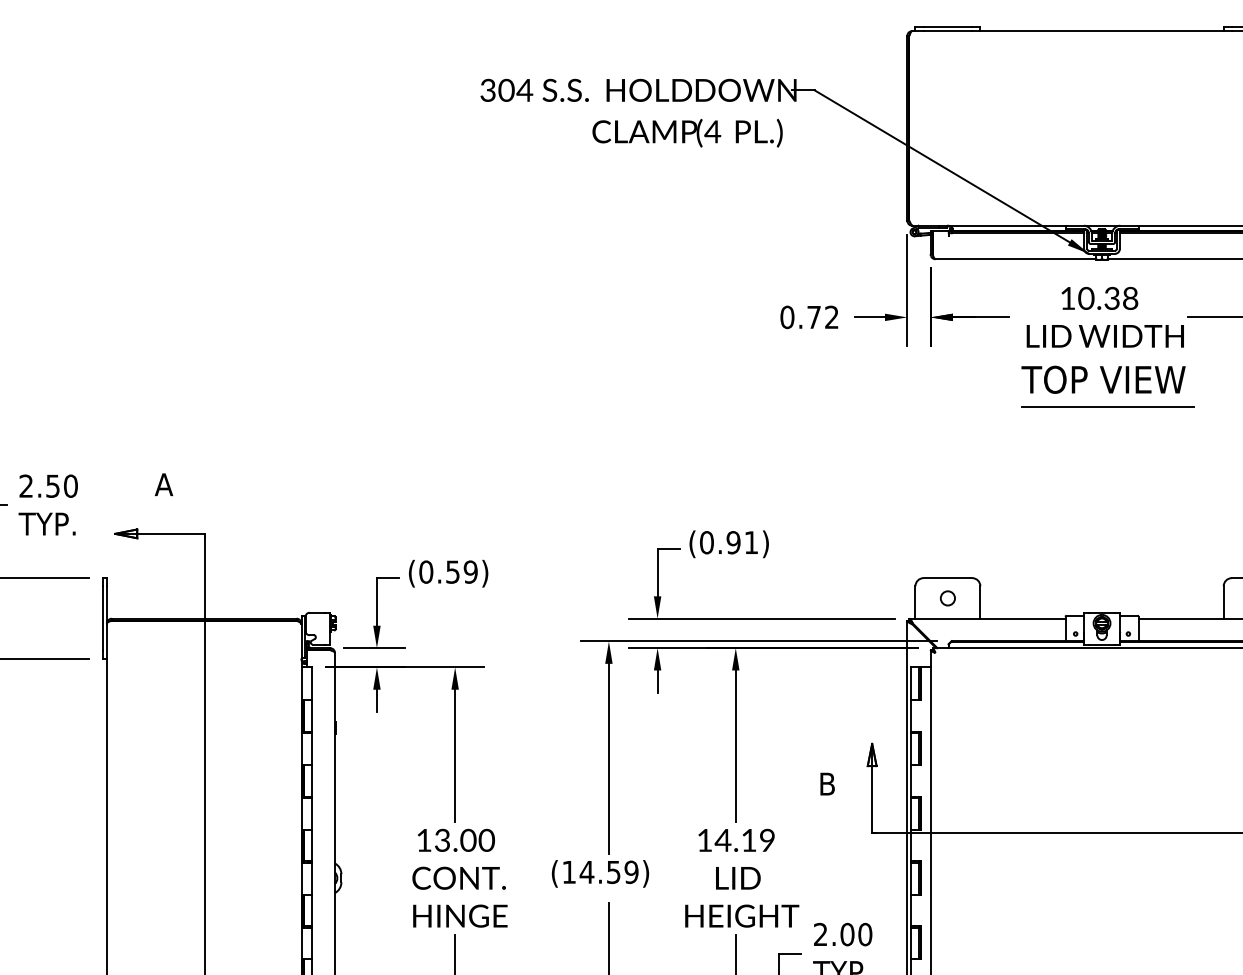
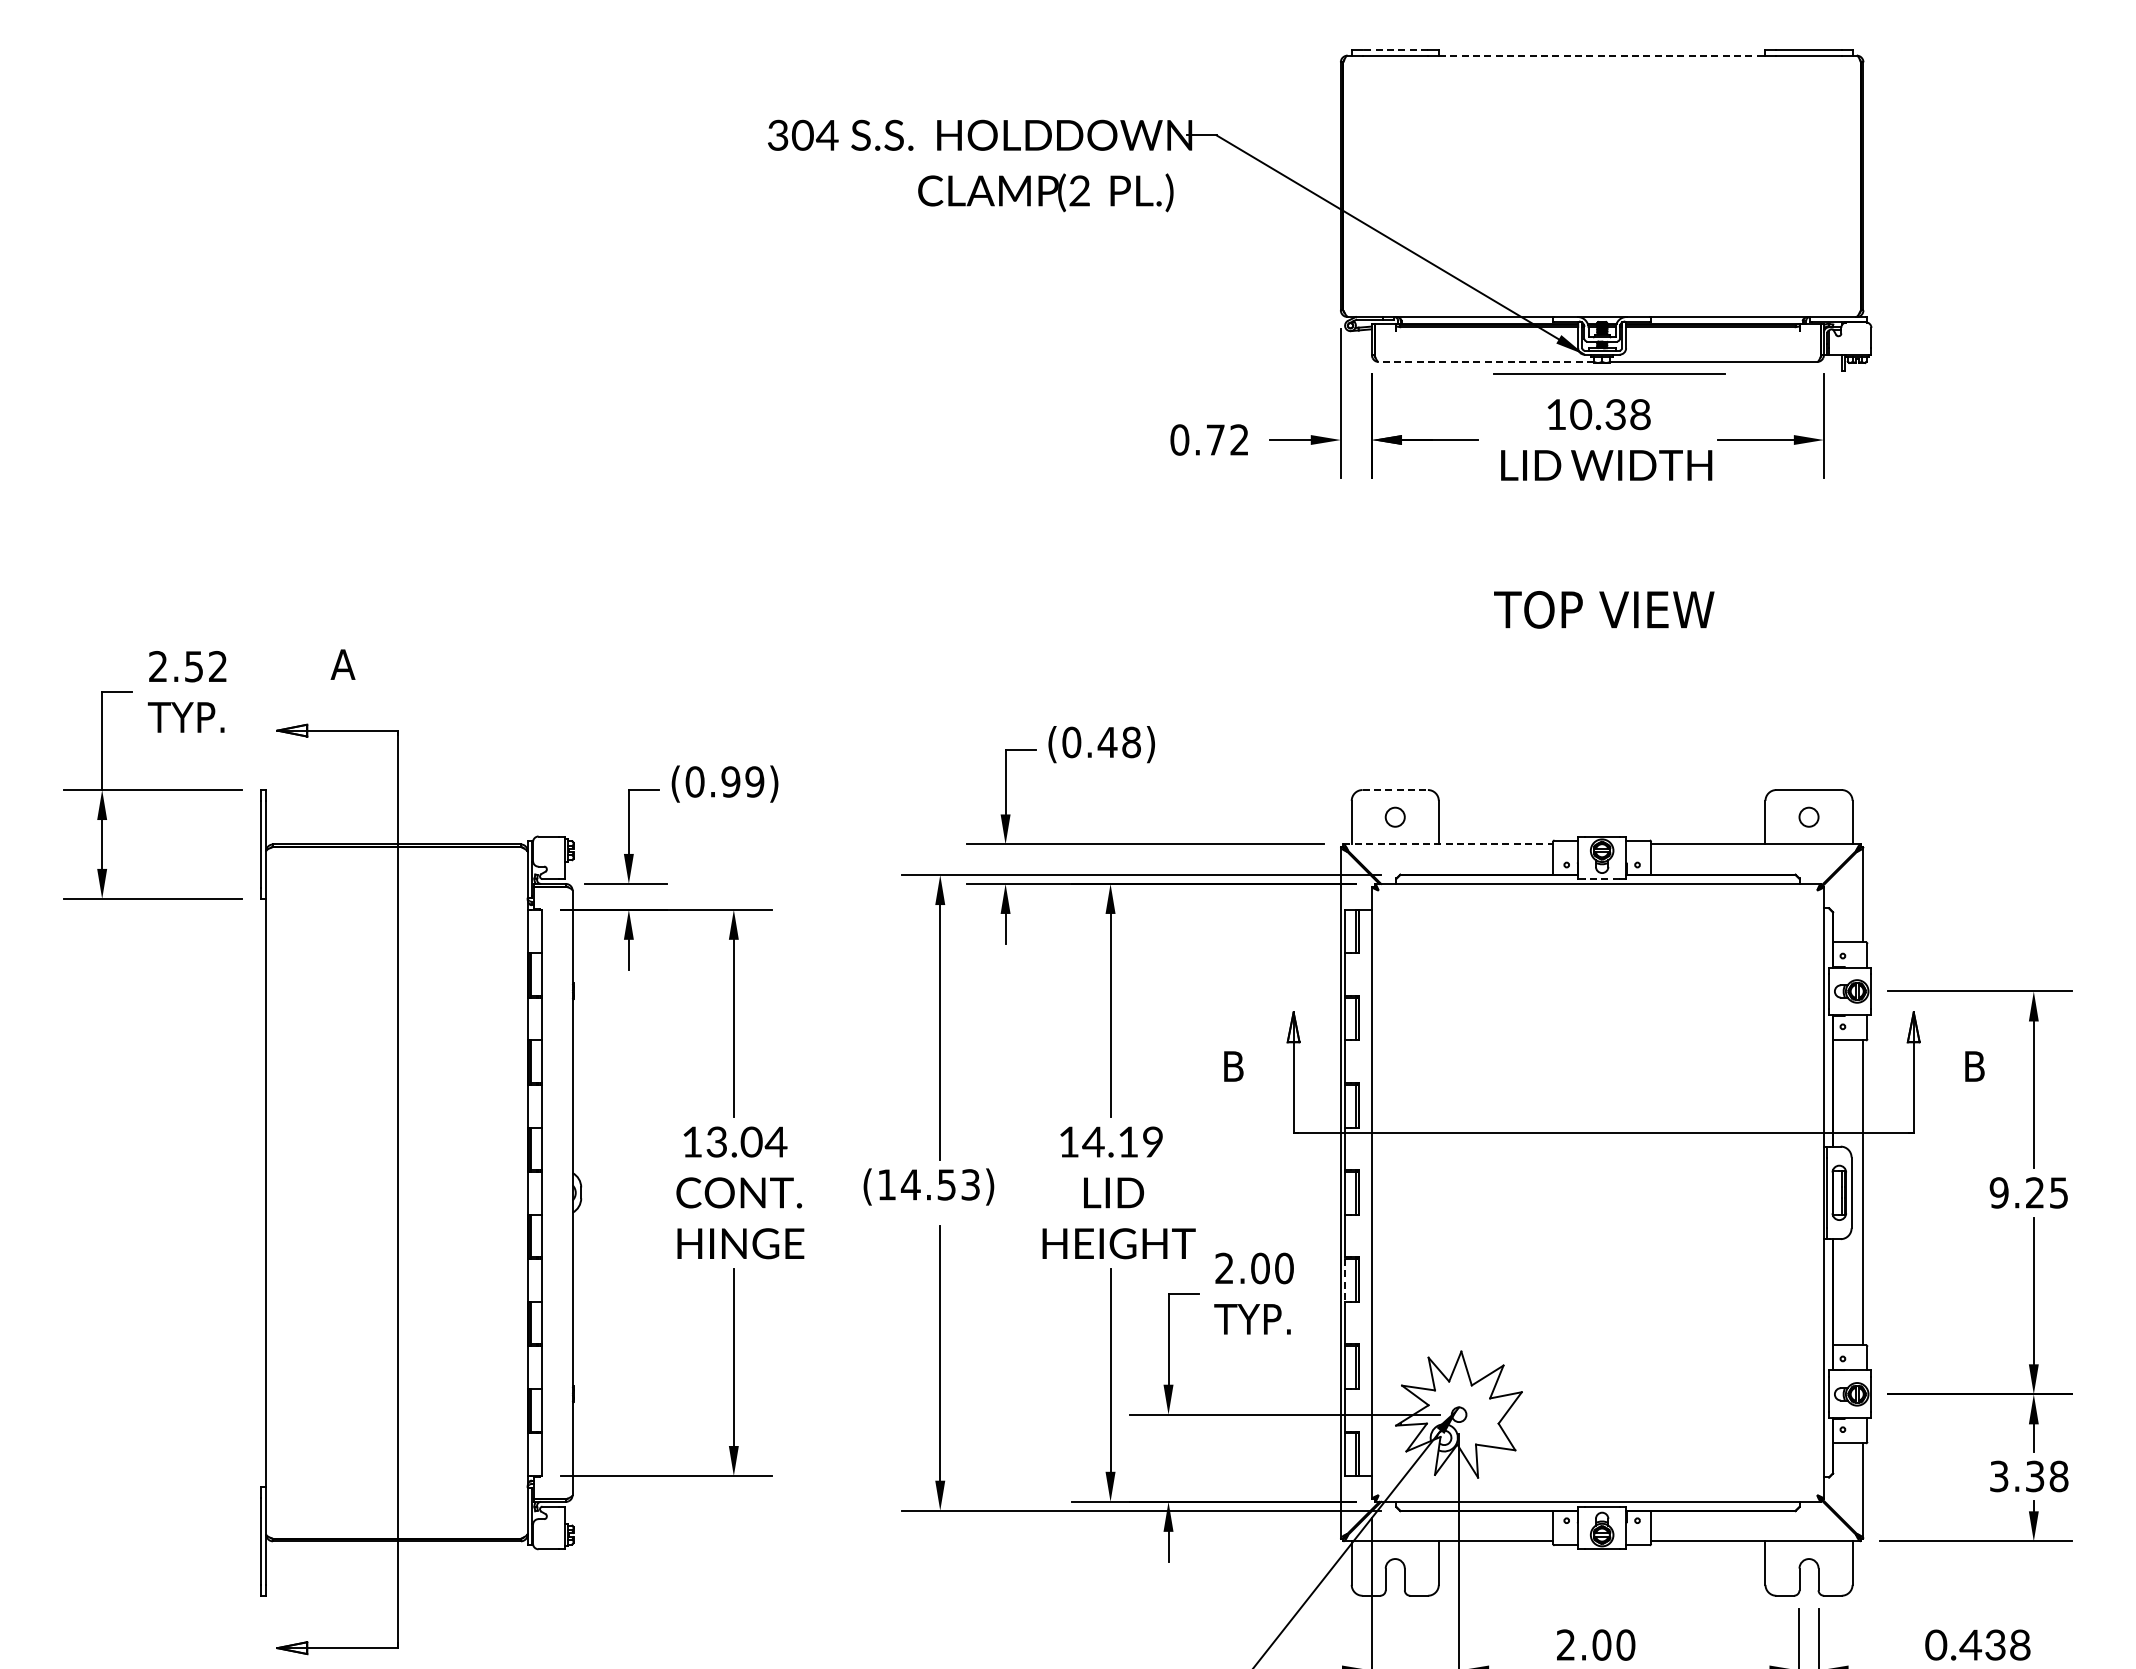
line: (948, 27) -> (1395, 50), solid -> dashed
line: (1102, 30) -> (1602, 55), solid -> dashed
text: (712, 131) -> (1079, 190), (4 -> (2
line: (1015, 258) -> (1486, 361), solid -> dashed
text: (1103, 379) -> (1604, 609), moved
line: (1107, 406) -> (1609, 373), moved
text: (70, 486) -> (217, 666), 2.50 -> 2.52
text: (741, 542) -> (1118, 742), (0.91) -> (0.48)
text: (452, 571) -> (730, 781), (0.59) -> (0.99)
line: (948, 578) -> (1395, 790), solid -> dashed
line: (987, 618) -> (1448, 844), solid -> dashed
line: (1102, 644) -> (1602, 879), solid -> dashed
text: (486, 839) -> (775, 1141), 13.00 -> 13.04
text: (631, 872) -> (970, 1184), (14.59) -> (14.53)
line: (910, 943) -> (1345, 1280), solid -> dashed

